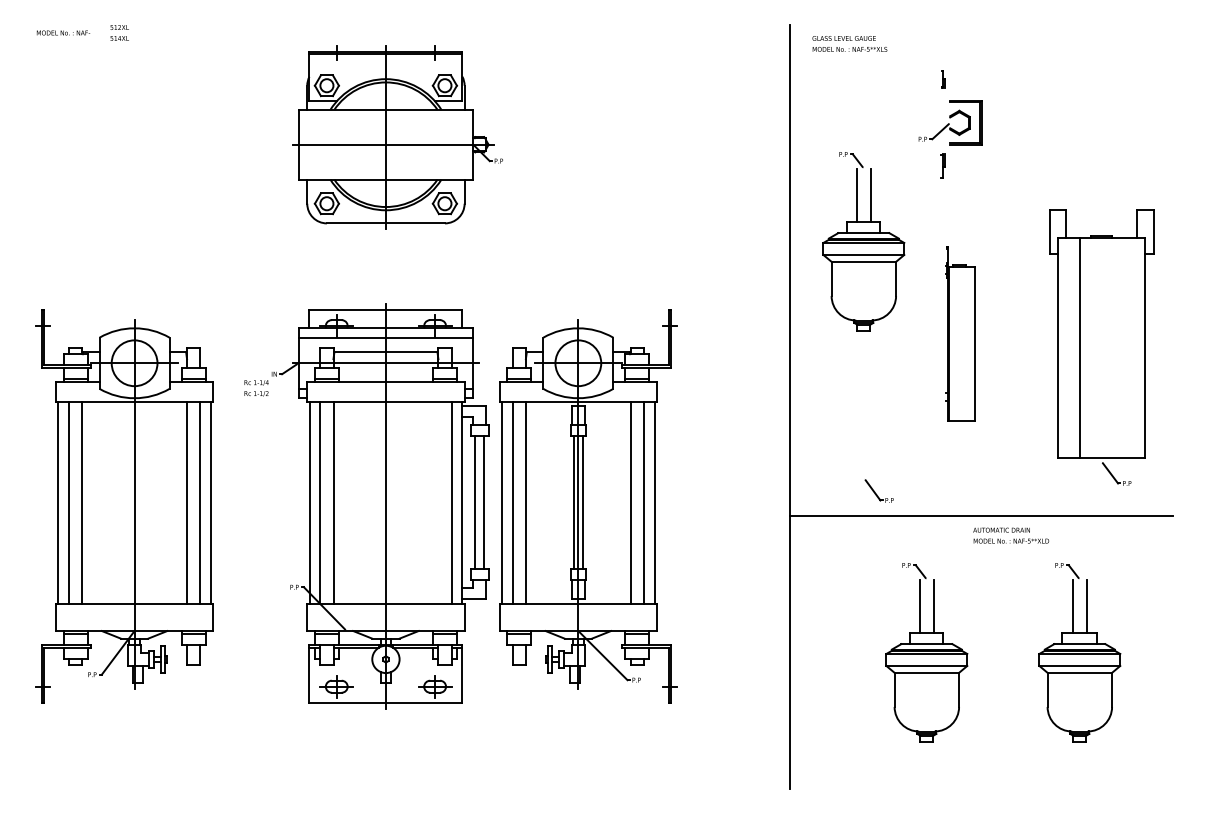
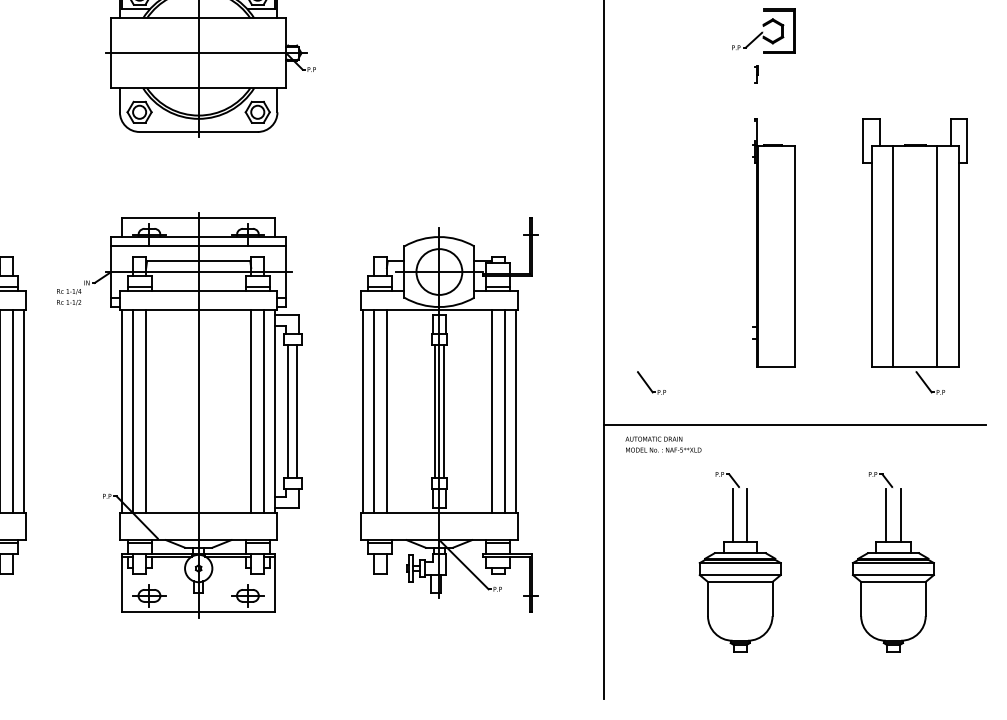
part: (943, 166) -> (756, 75), size x0.71
part: (863, 241) -> (676, 150), removed
part: (960, 333) -> (773, 242), size x1.43
line: (1123, 347) -> (937, 256), added
part: (878, 490) -> (650, 382), moved
line: (438, 502) -> (251, 411), added
part: (588, 506) -> (449, 415), moved
text: (1011, 535) -> (663, 444), moved

